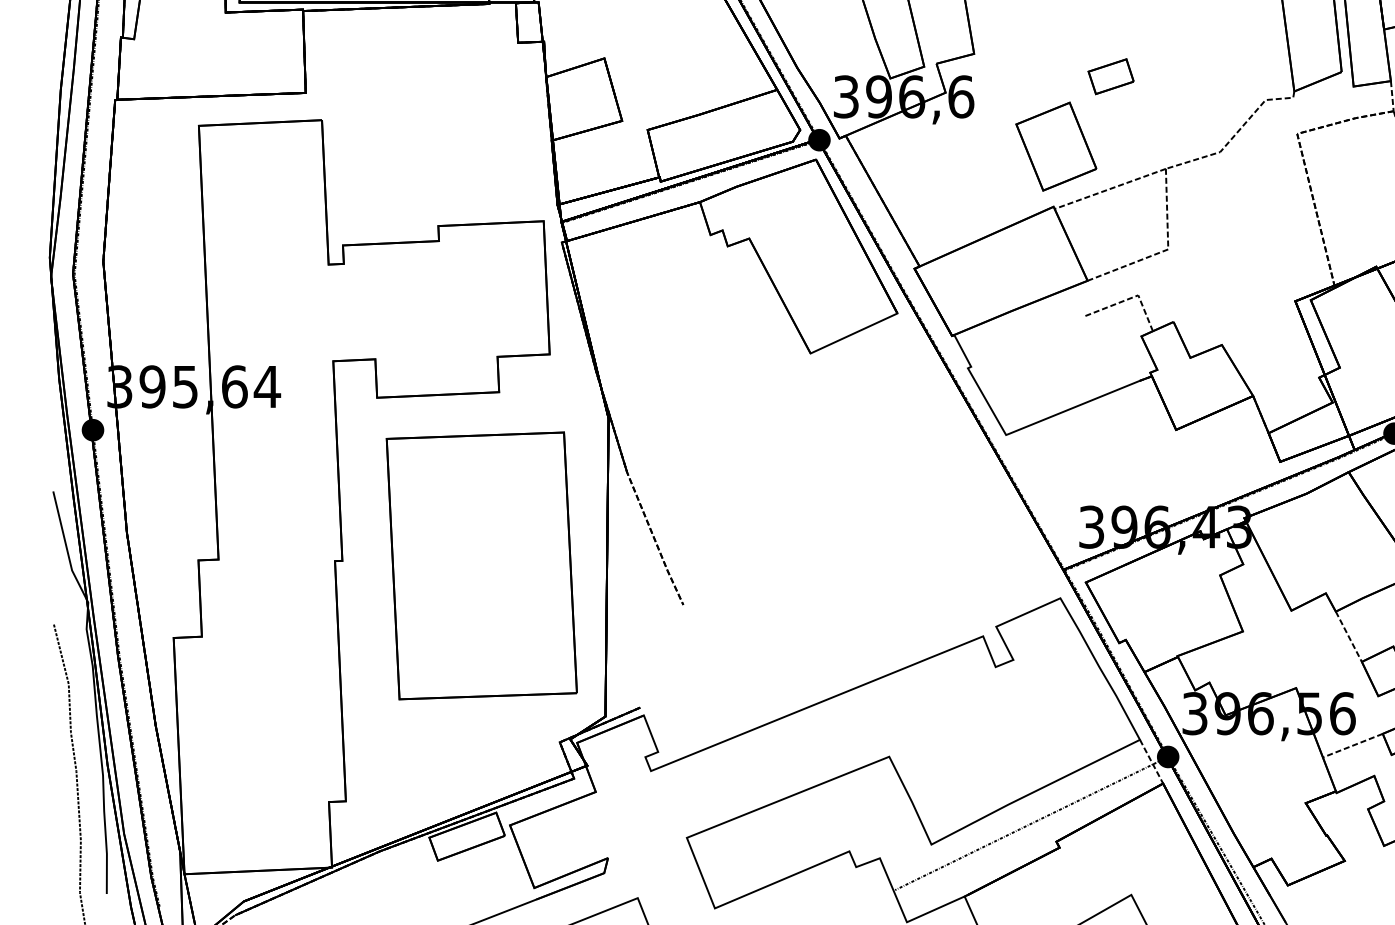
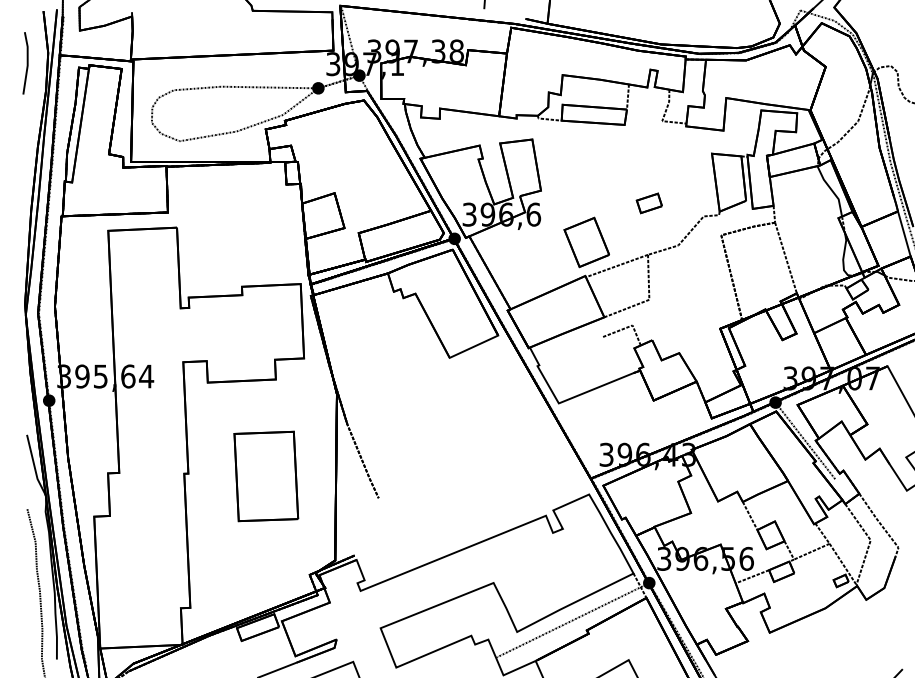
part: (1109, 76) -> (648, 203), moved
part: (482, 565) -> (266, 476), size x0.6

